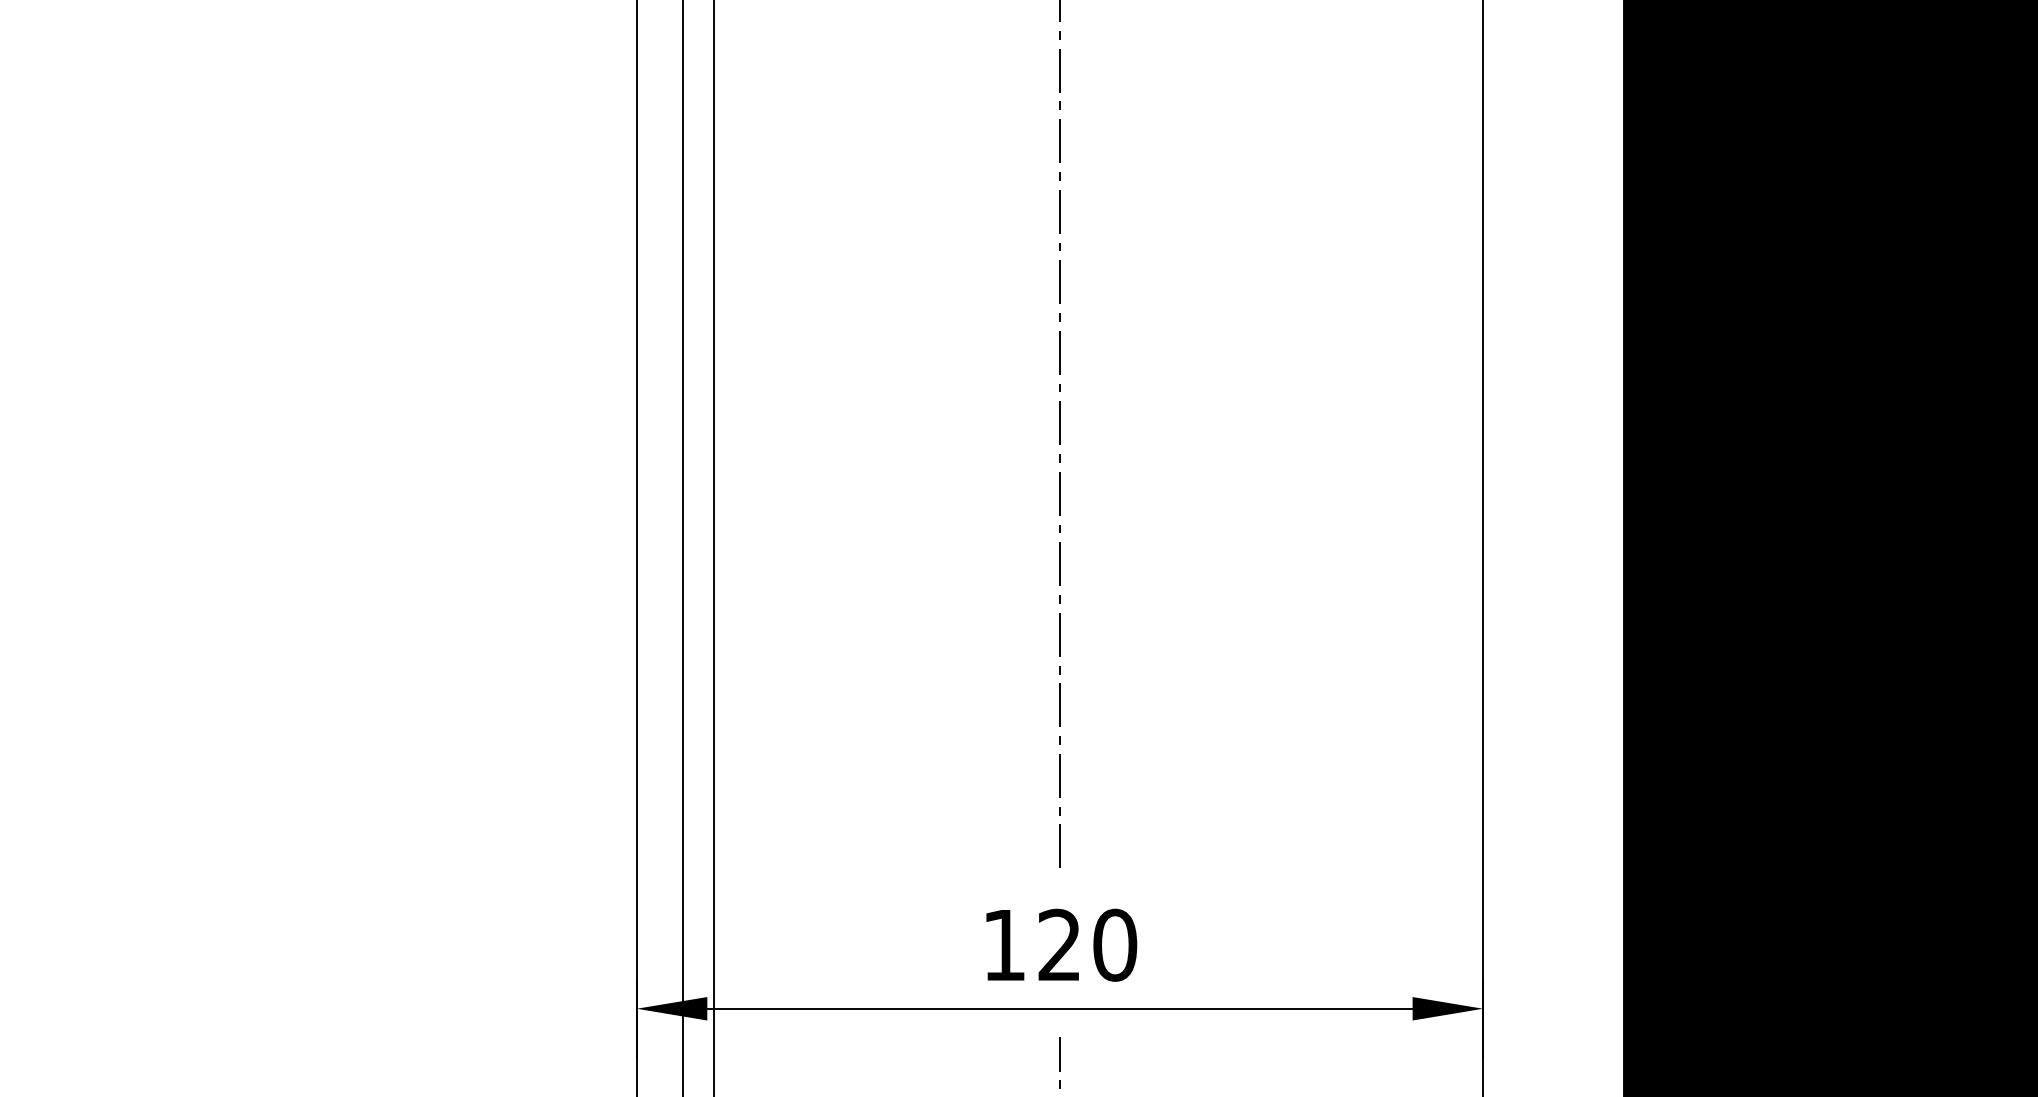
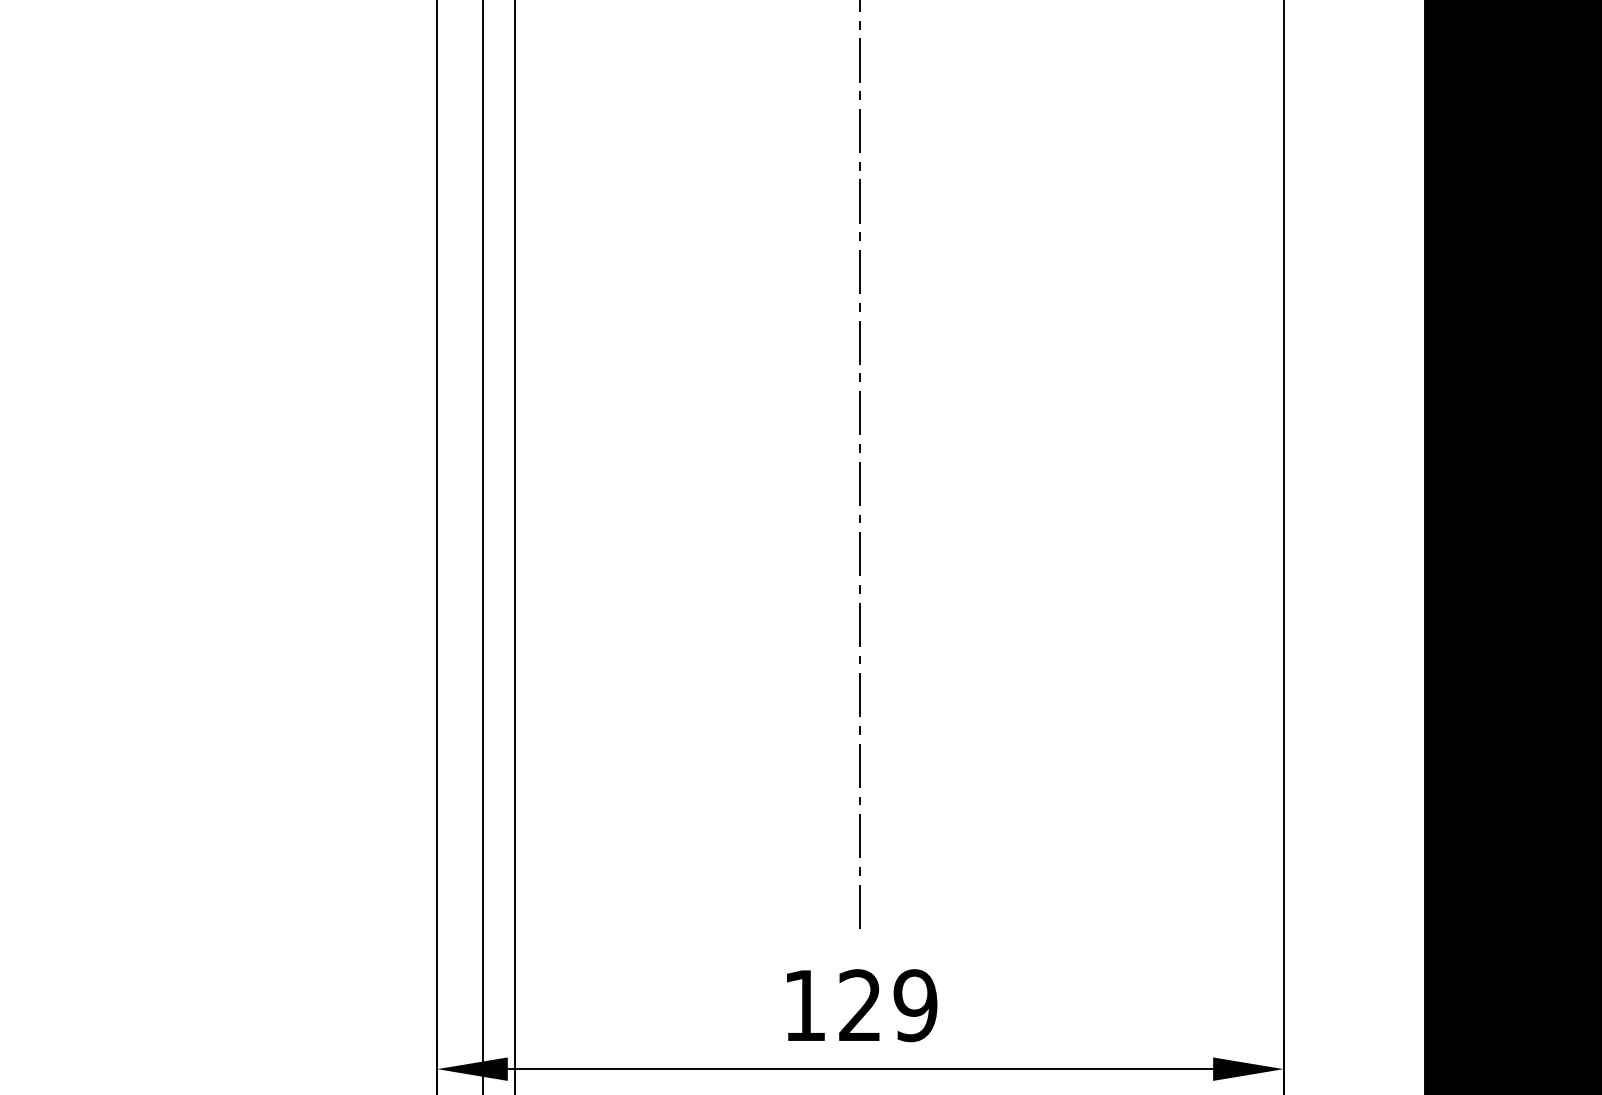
text: (1115, 944) -> (916, 1004), 120 -> 129

